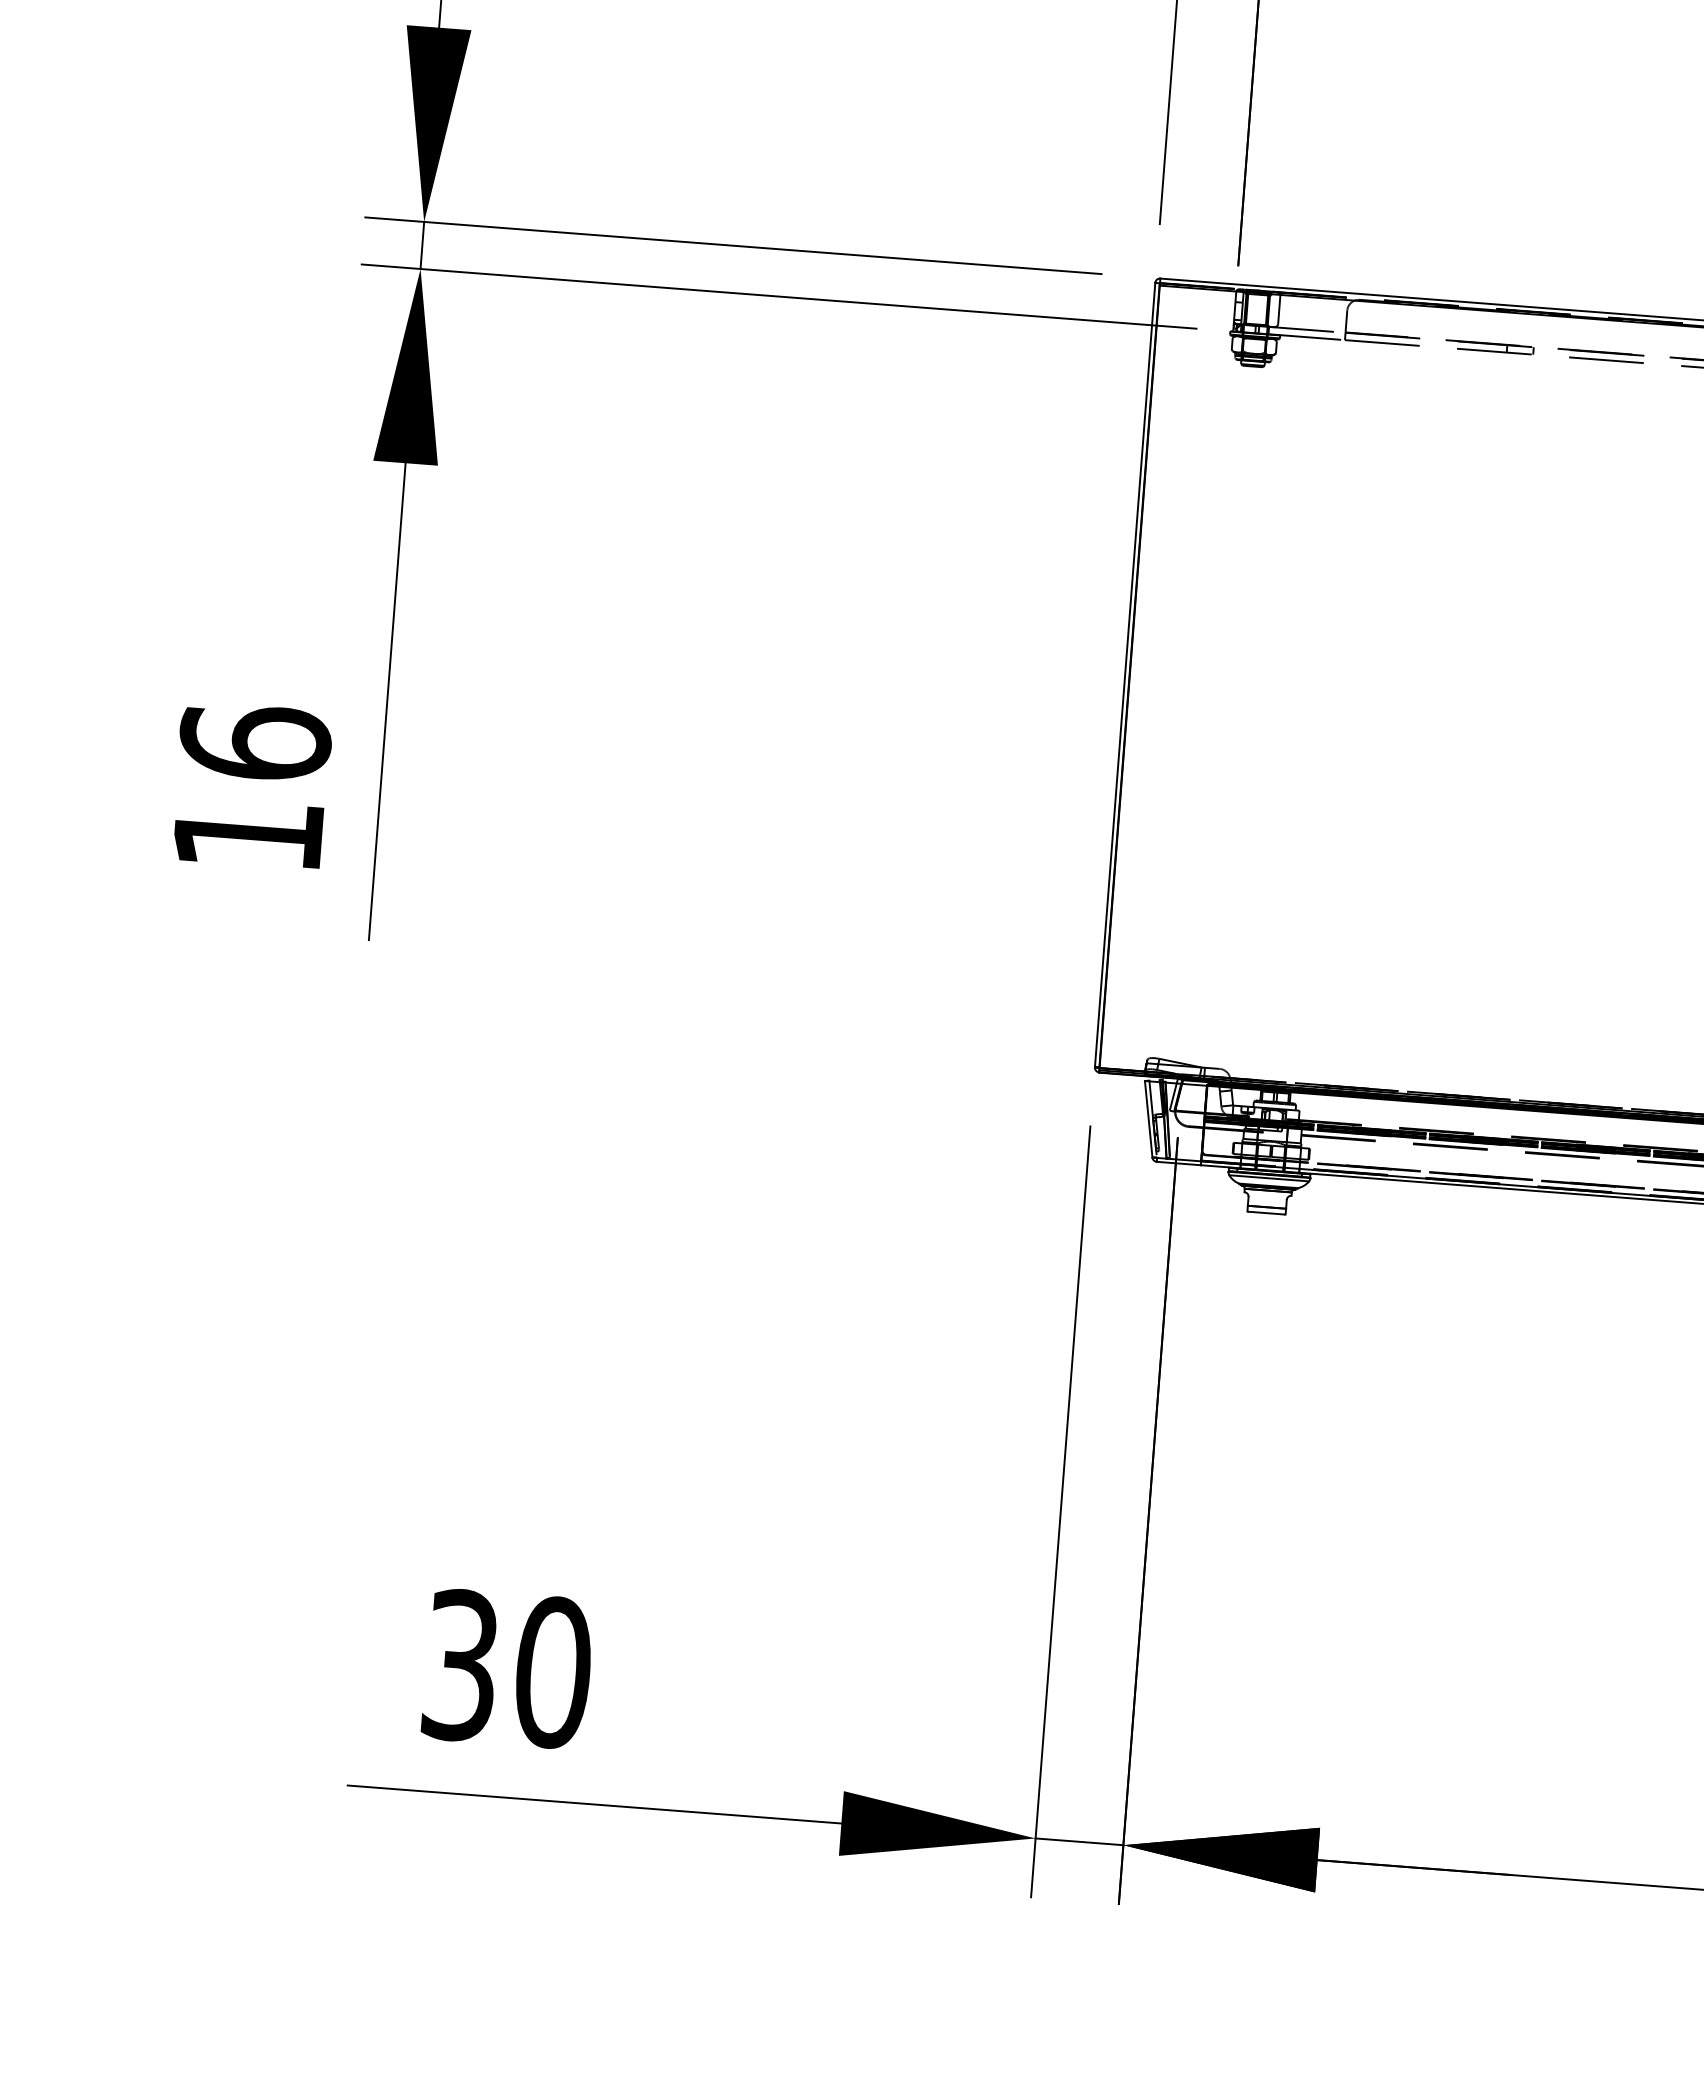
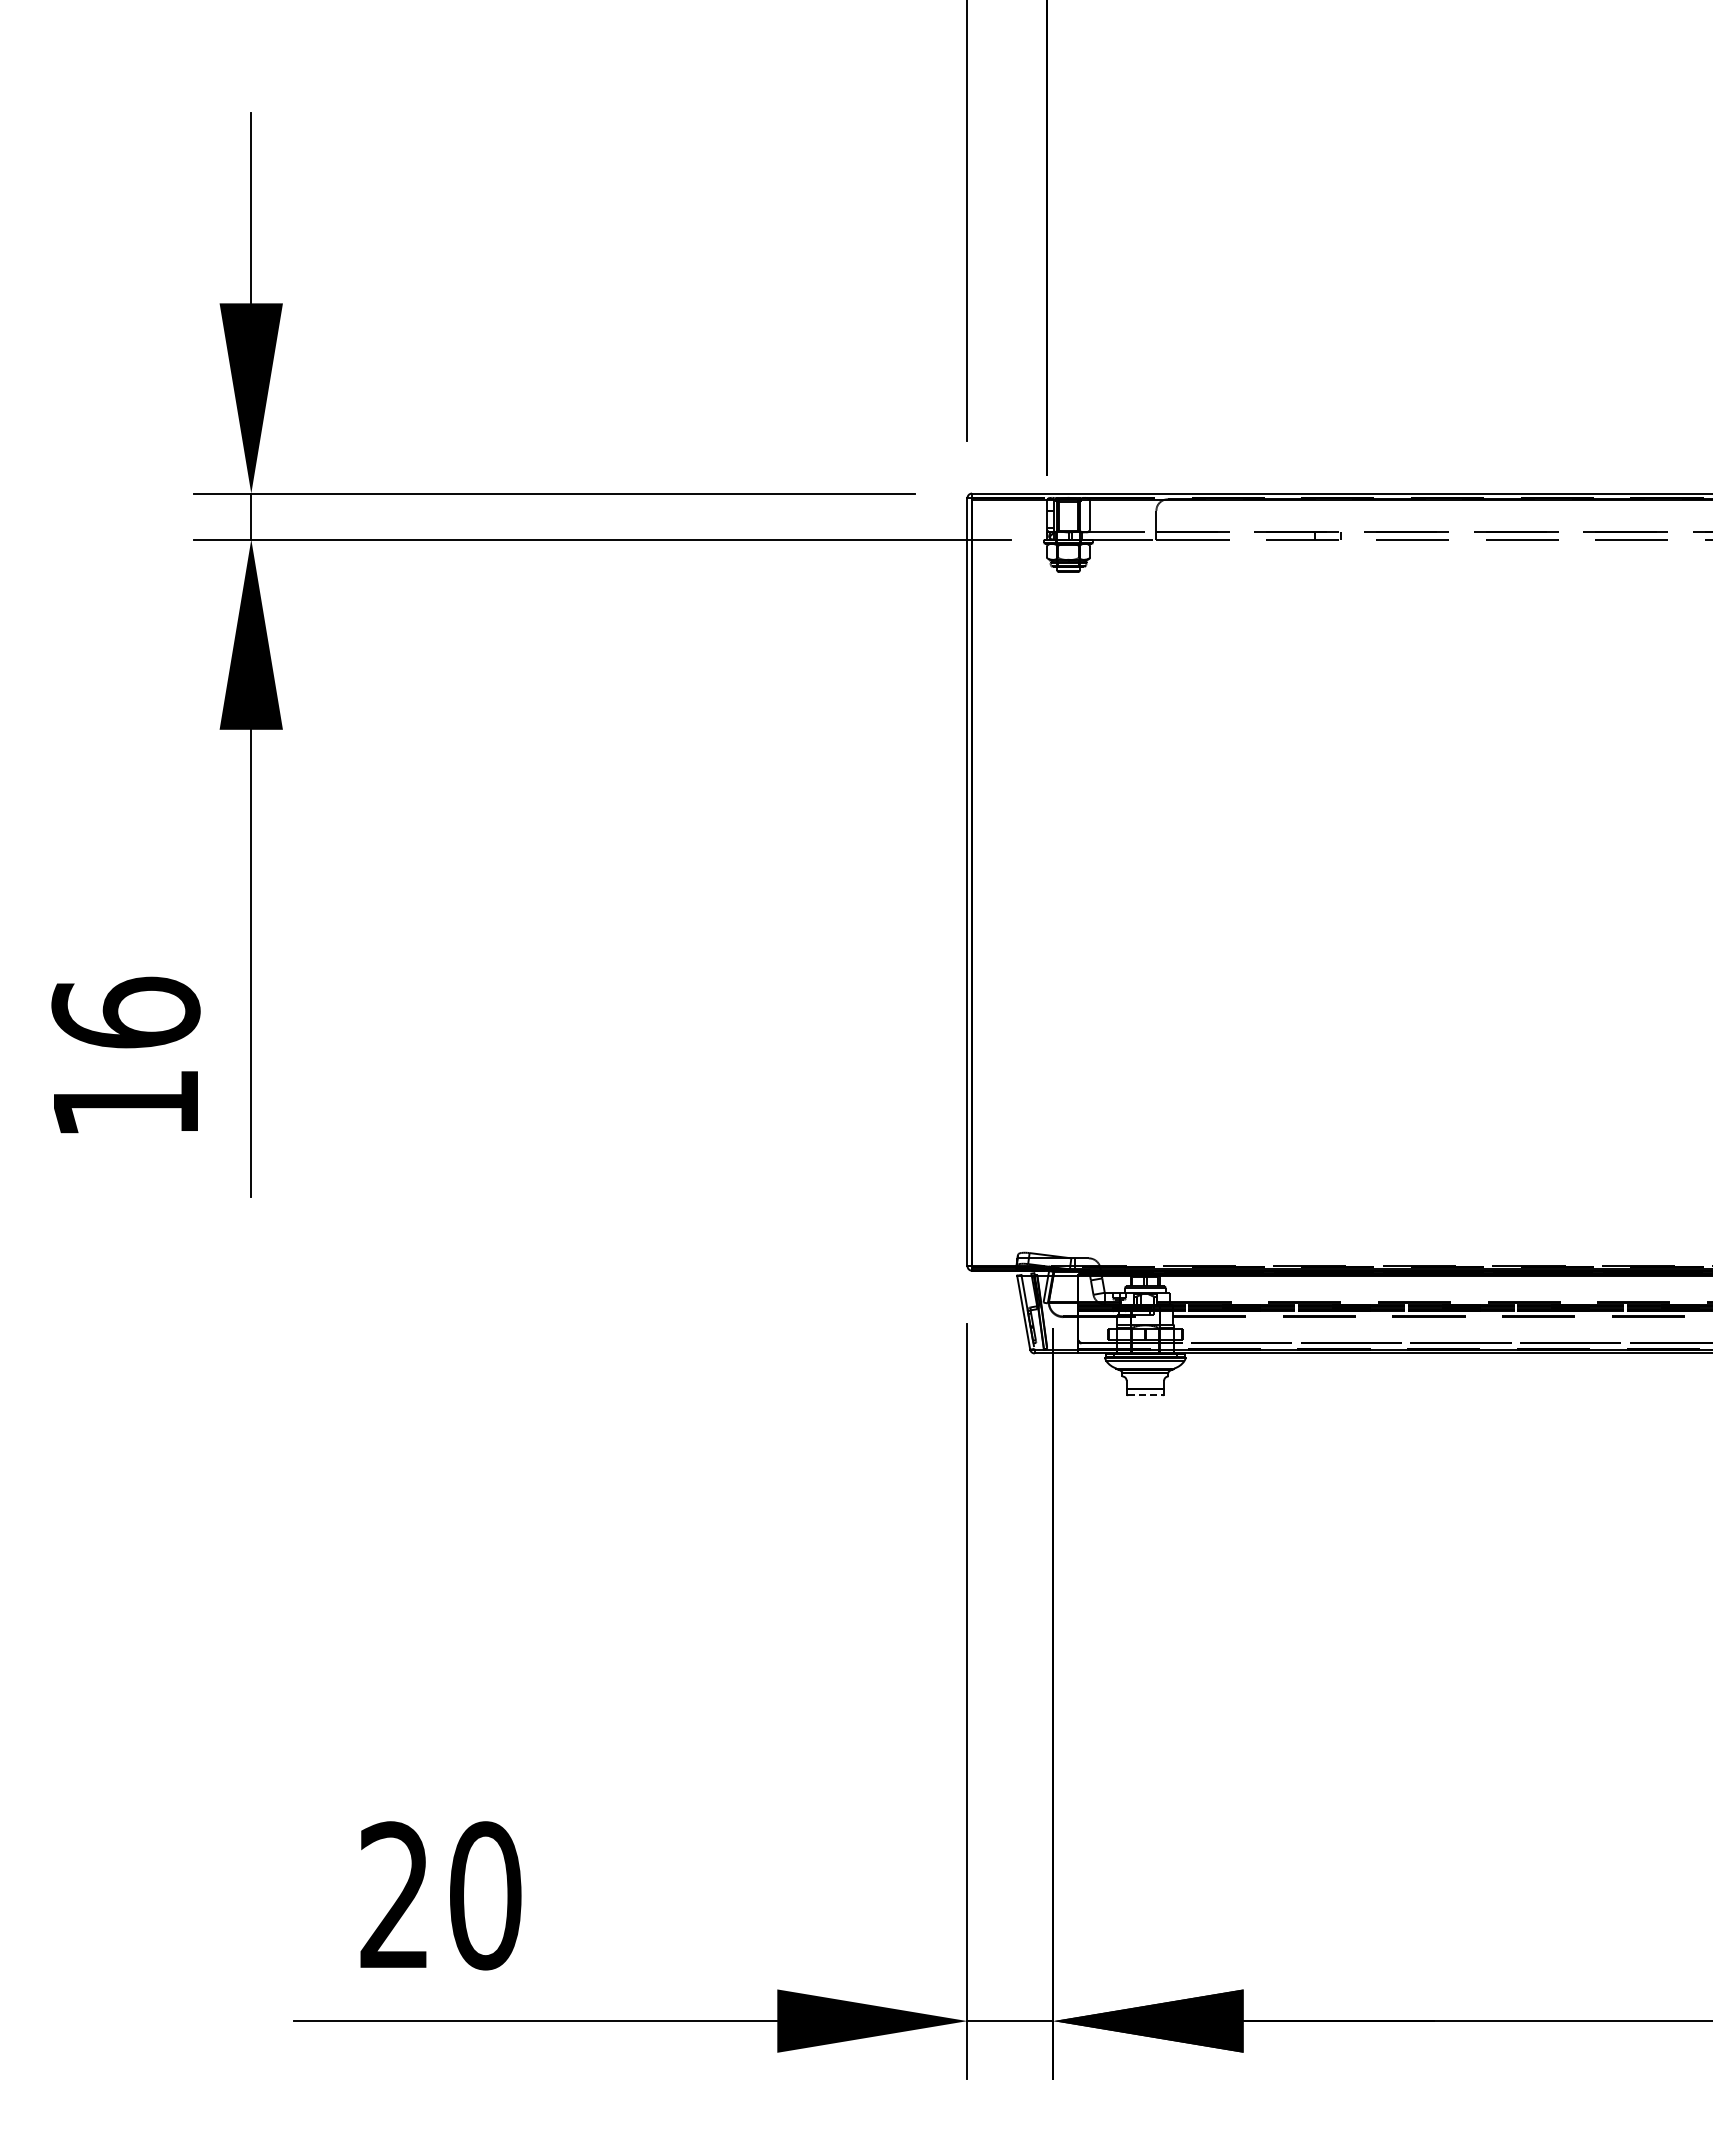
line: (1266, 1213) -> (1145, 1395), solid -> dashed
text: (460, 1665) -> (394, 1895), 30 -> 20

